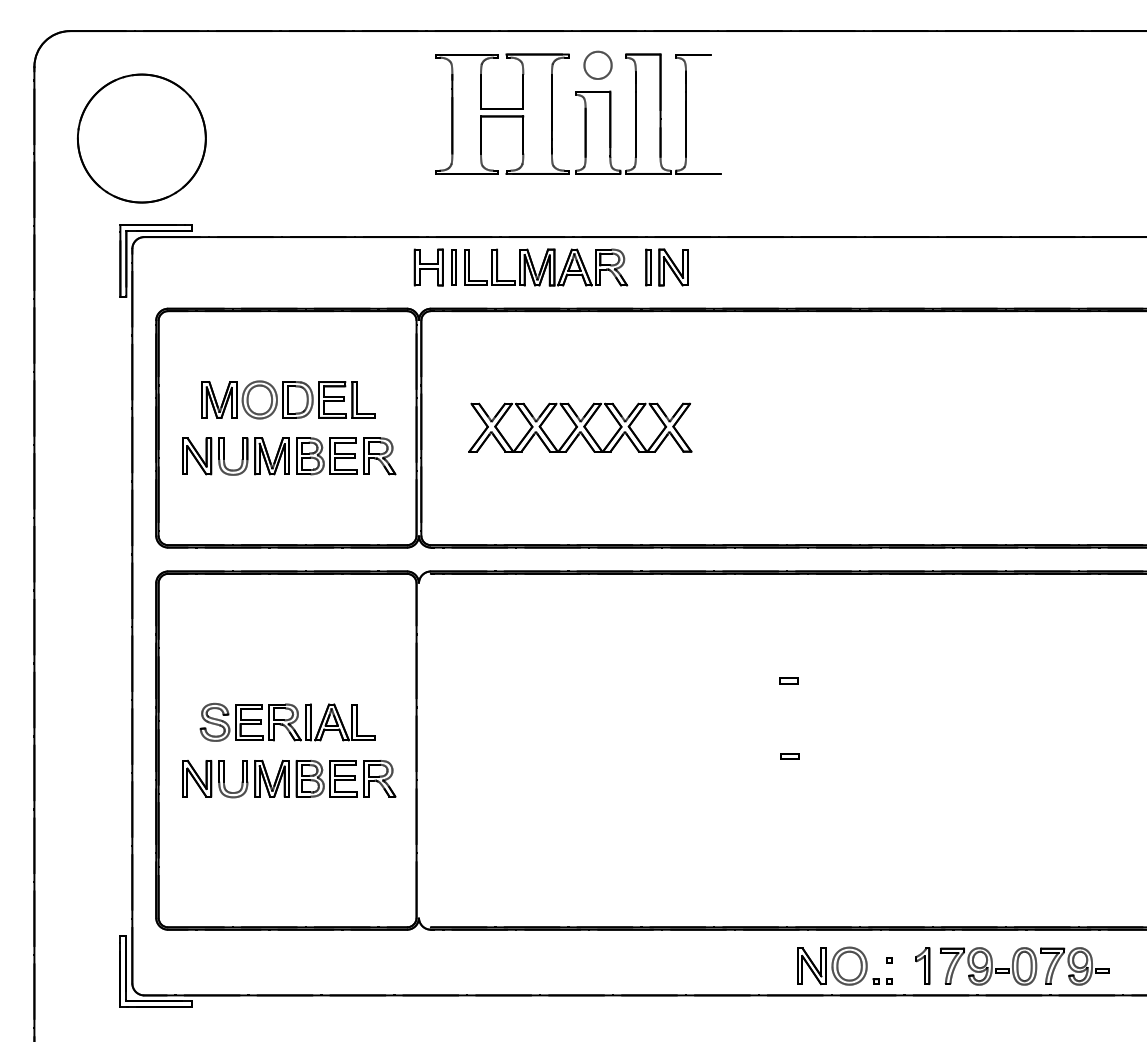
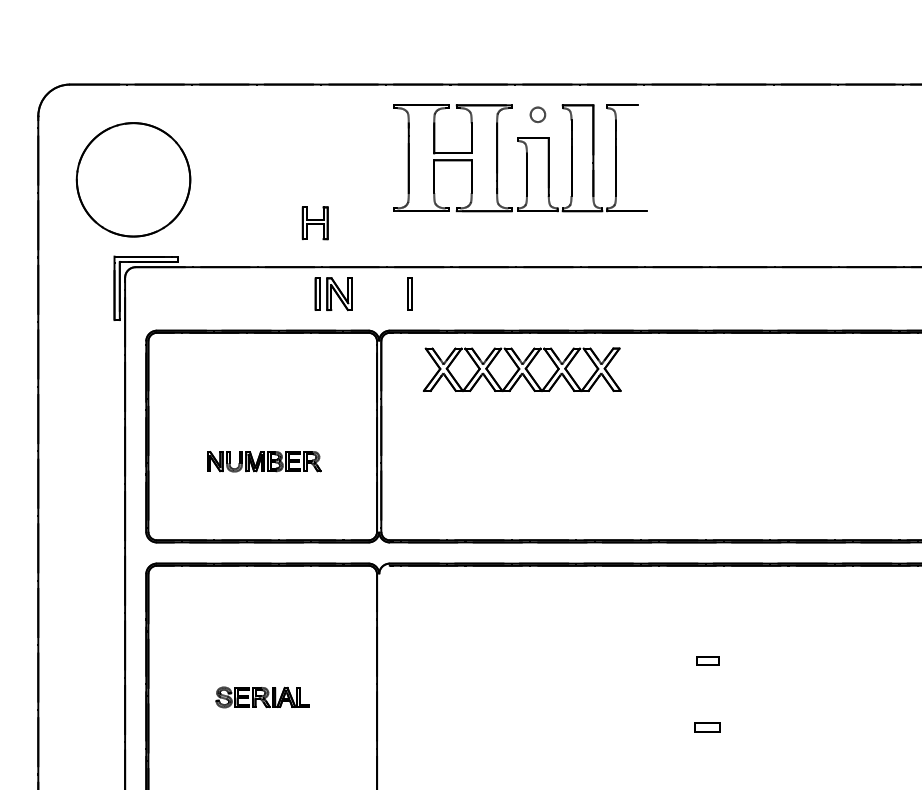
part: (597, 64) -> (537, 114), size x0.6
part: (428, 267) -> (314, 223), moved
part: (546, 267) -> (492, 294), removed
part: (666, 267) -> (333, 294), moved
part: (288, 399) -> (263, 411), removed
part: (580, 427) -> (522, 369), moved
part: (289, 456) -> (264, 461), size x0.6
part: (788, 680) -> (706, 660), size x1.4
part: (287, 722) -> (262, 697), size x0.6
part: (789, 756) -> (707, 727), size x1.6
part: (289, 778) -> (264, 747), removed

